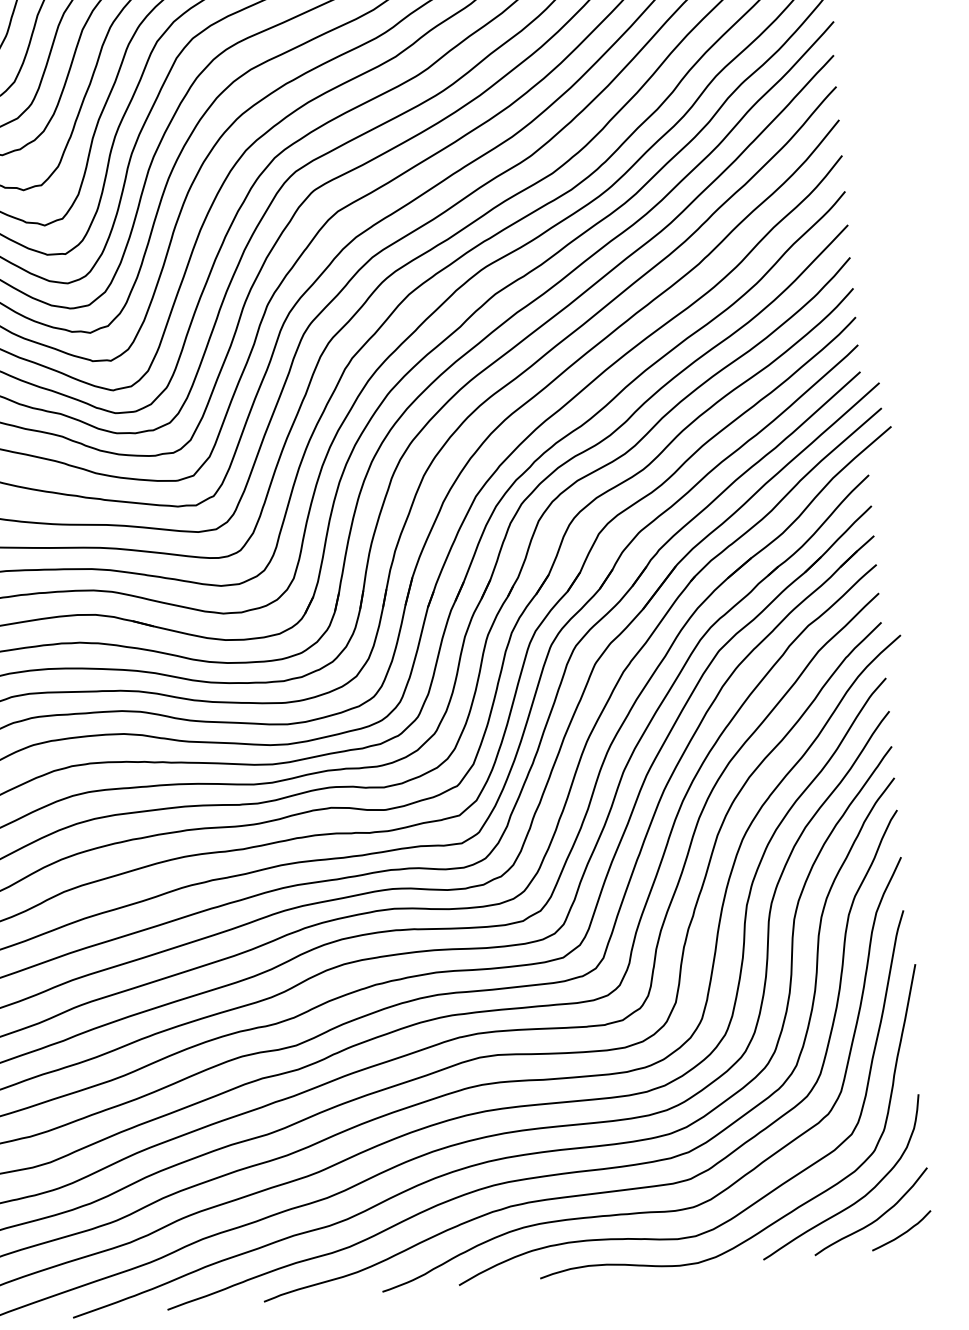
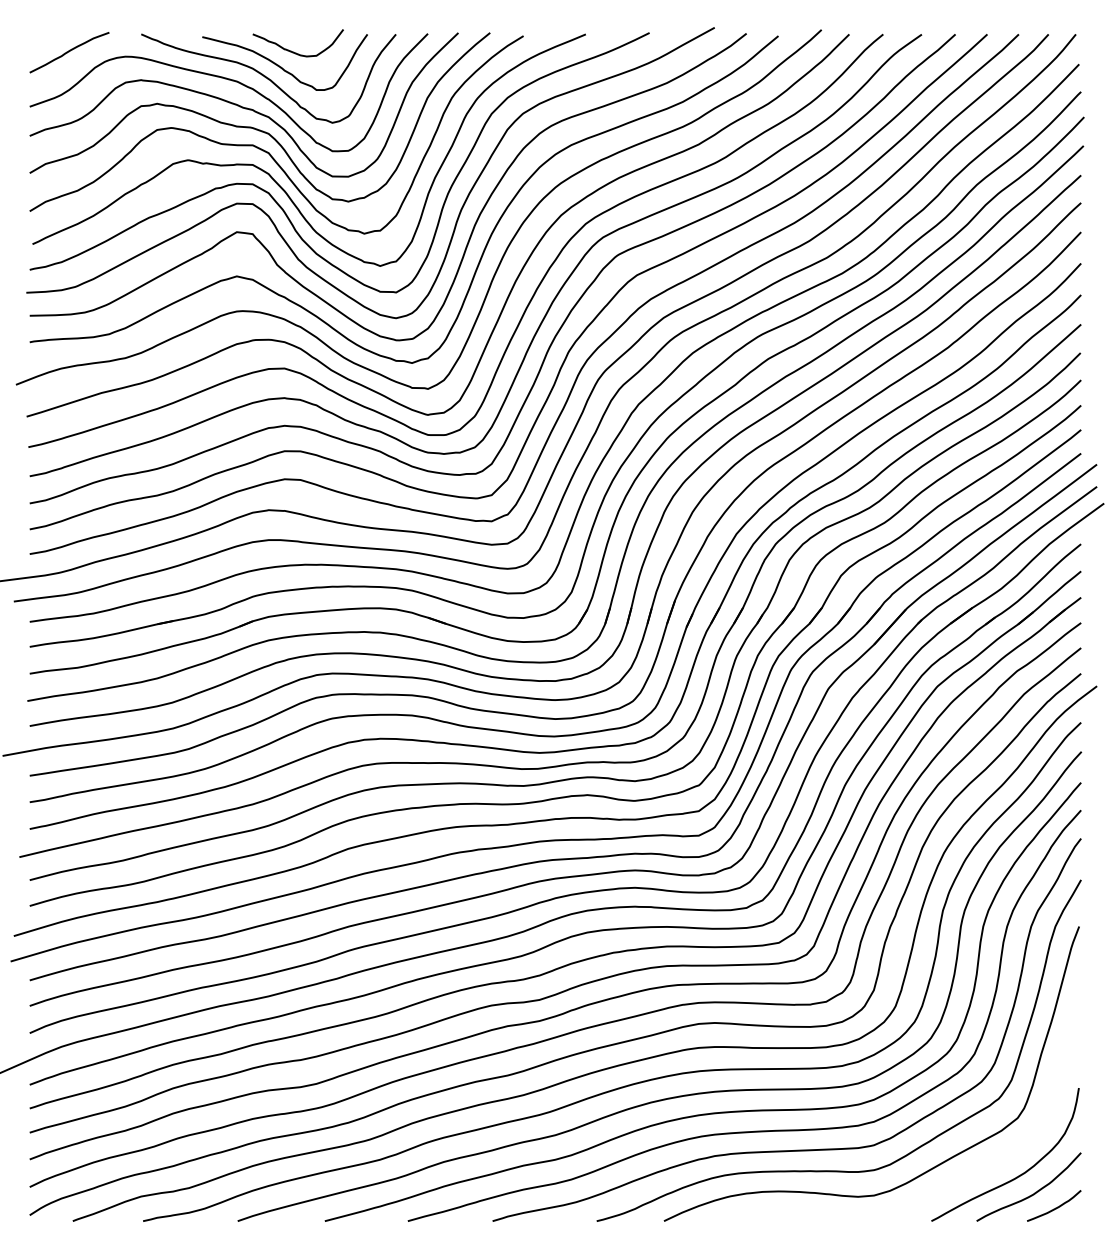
curve: (785, 1213) -> (954, 1182), removed

